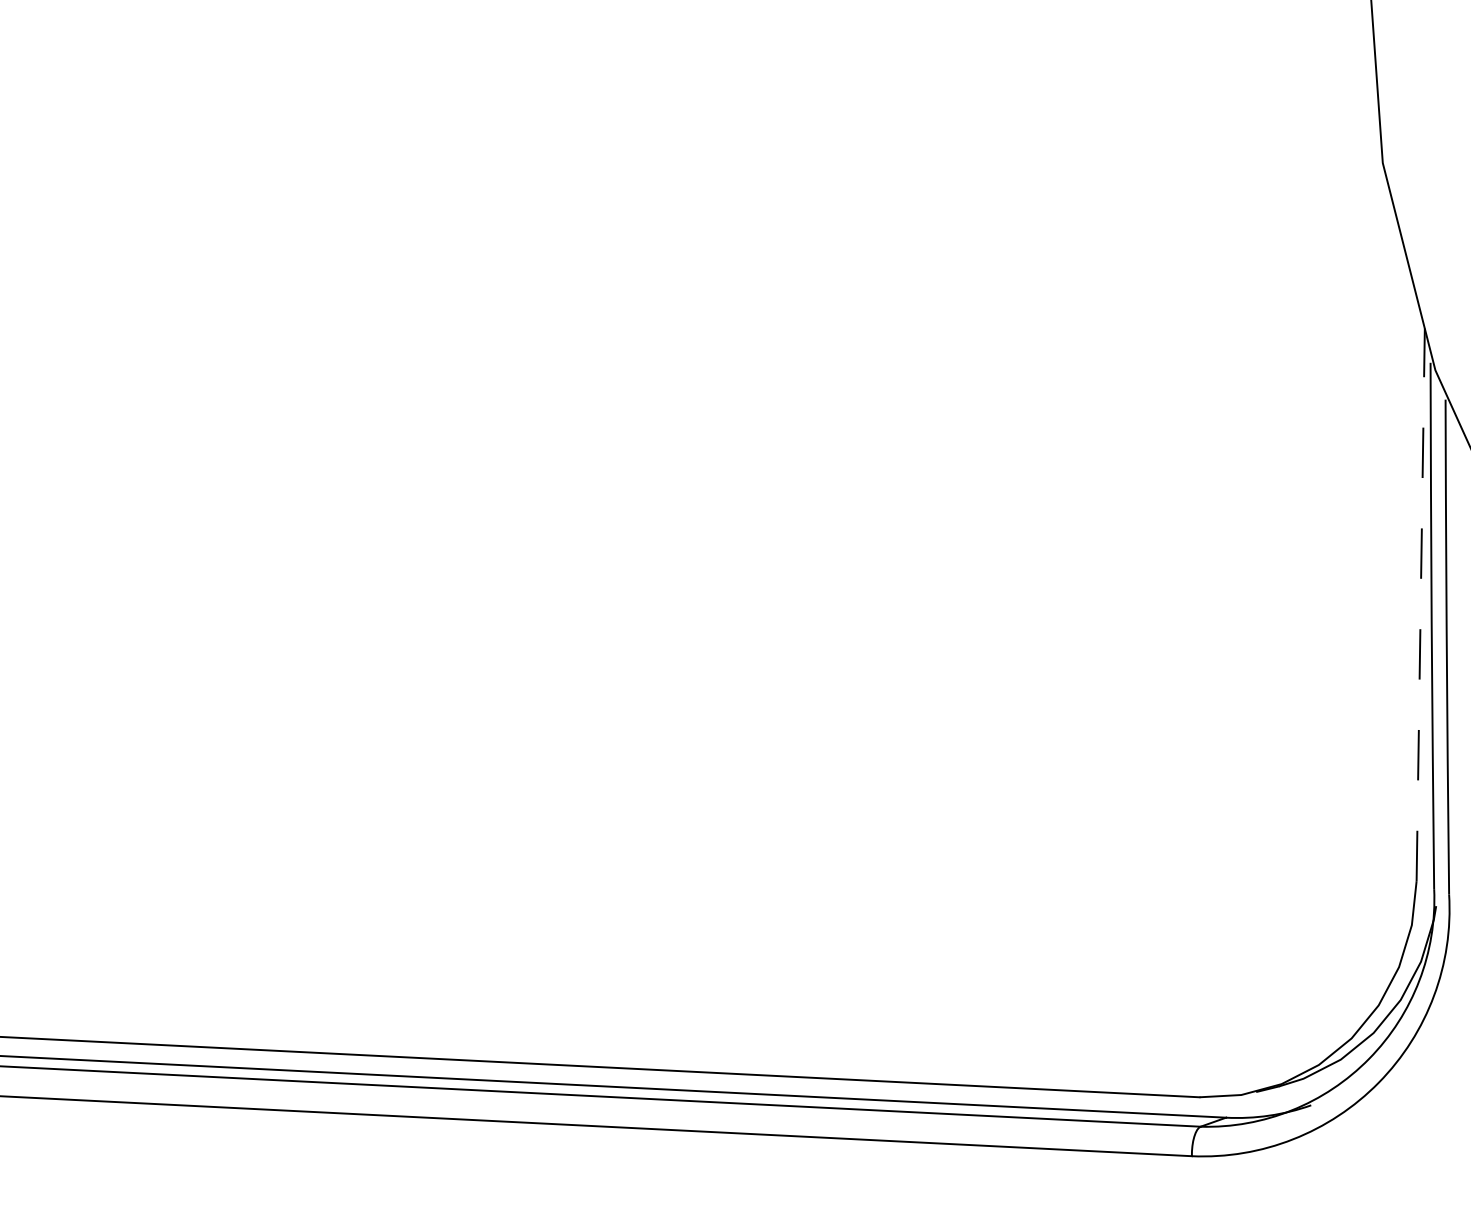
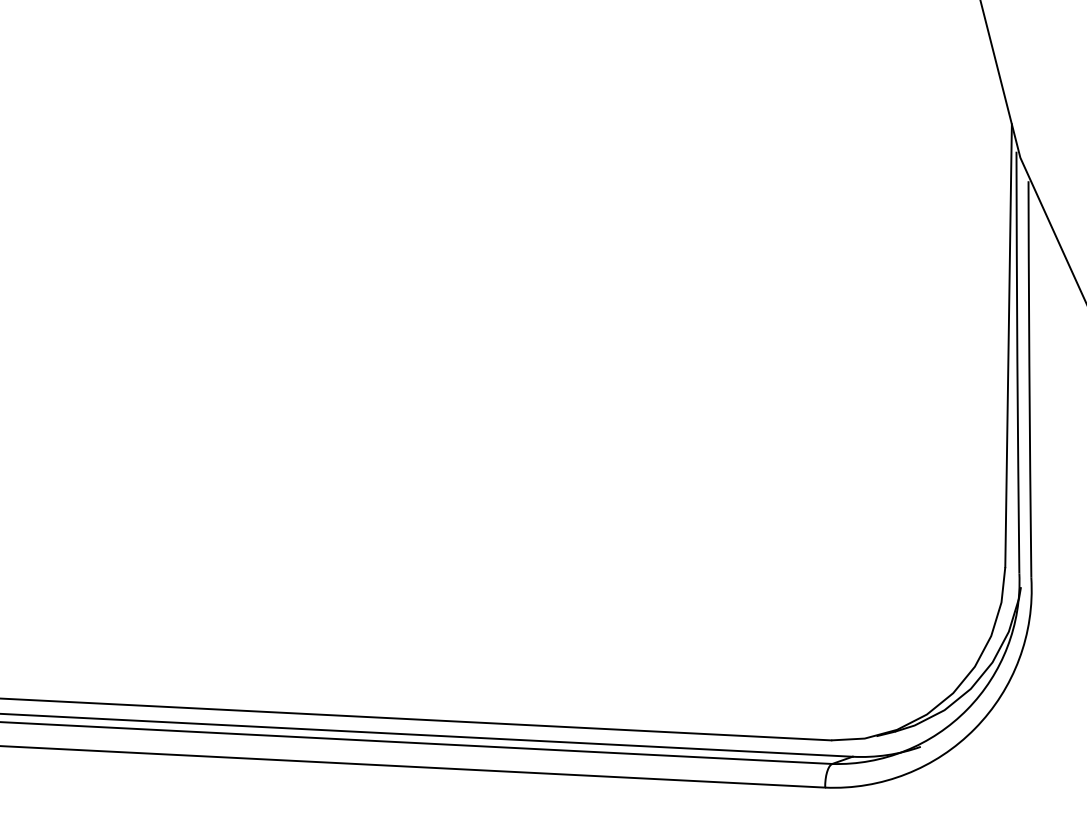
line: (1420, 604) -> (1008, 345), dashed -> solid

